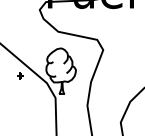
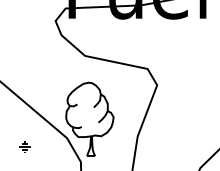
part: (20, 75) -> (24, 146), moved

